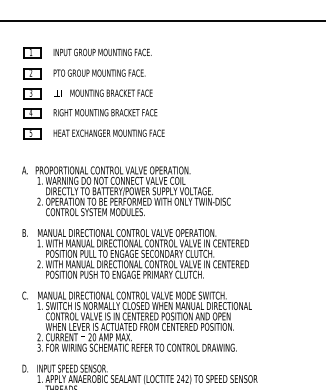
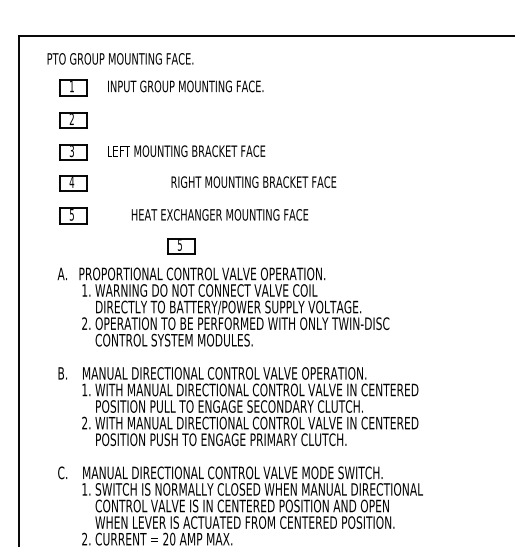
text: (99, 72) -> (120, 57), moved
text: (105, 112) -> (253, 181), moved
text: (108, 132) -> (218, 213), moved
part: (100, 152) -> (182, 245), added

